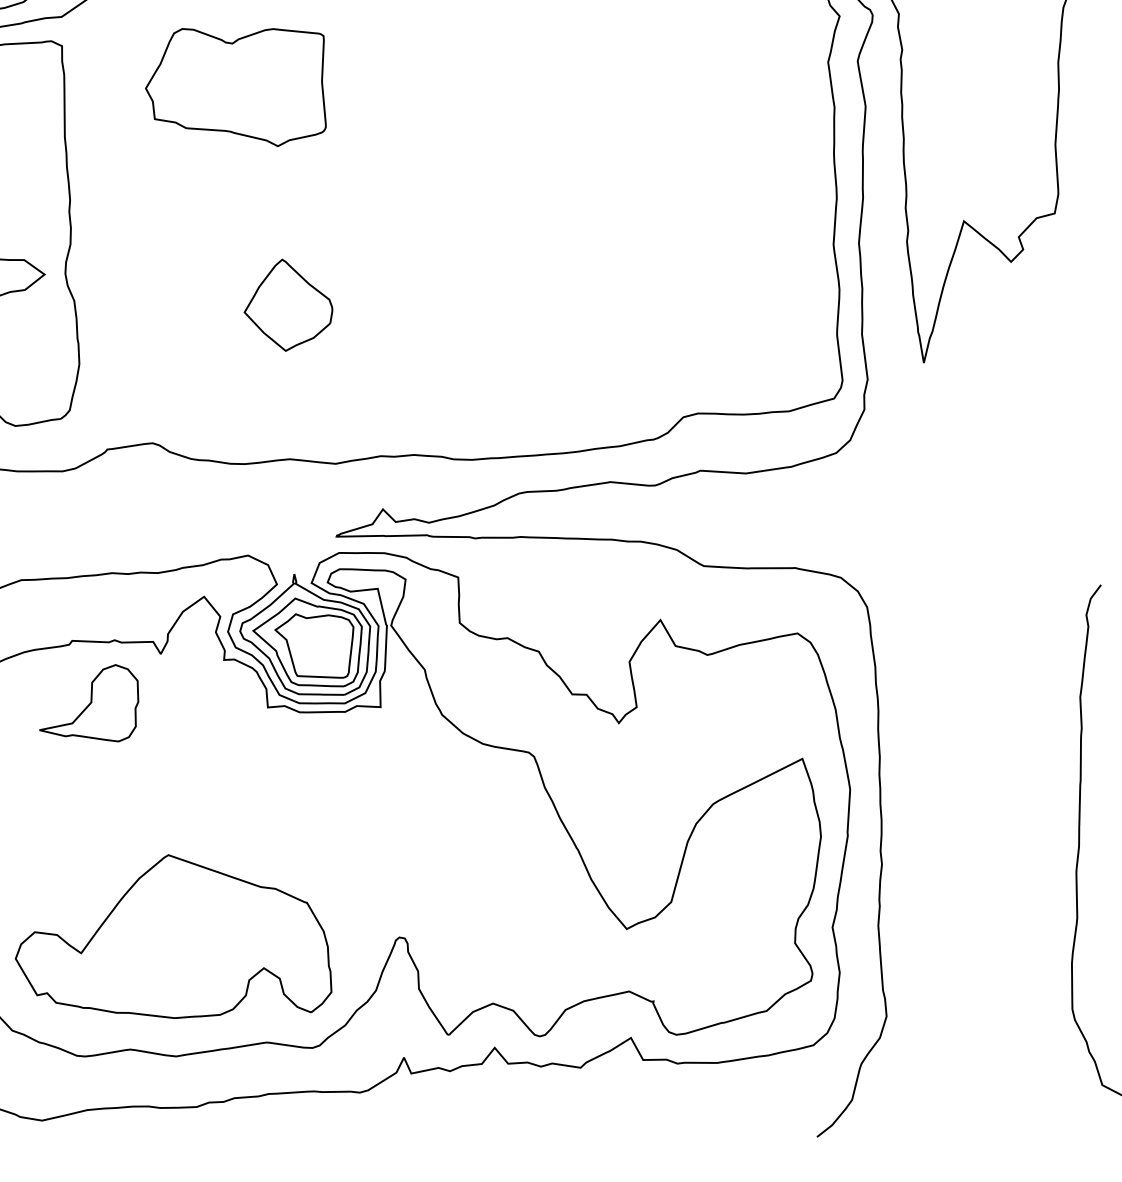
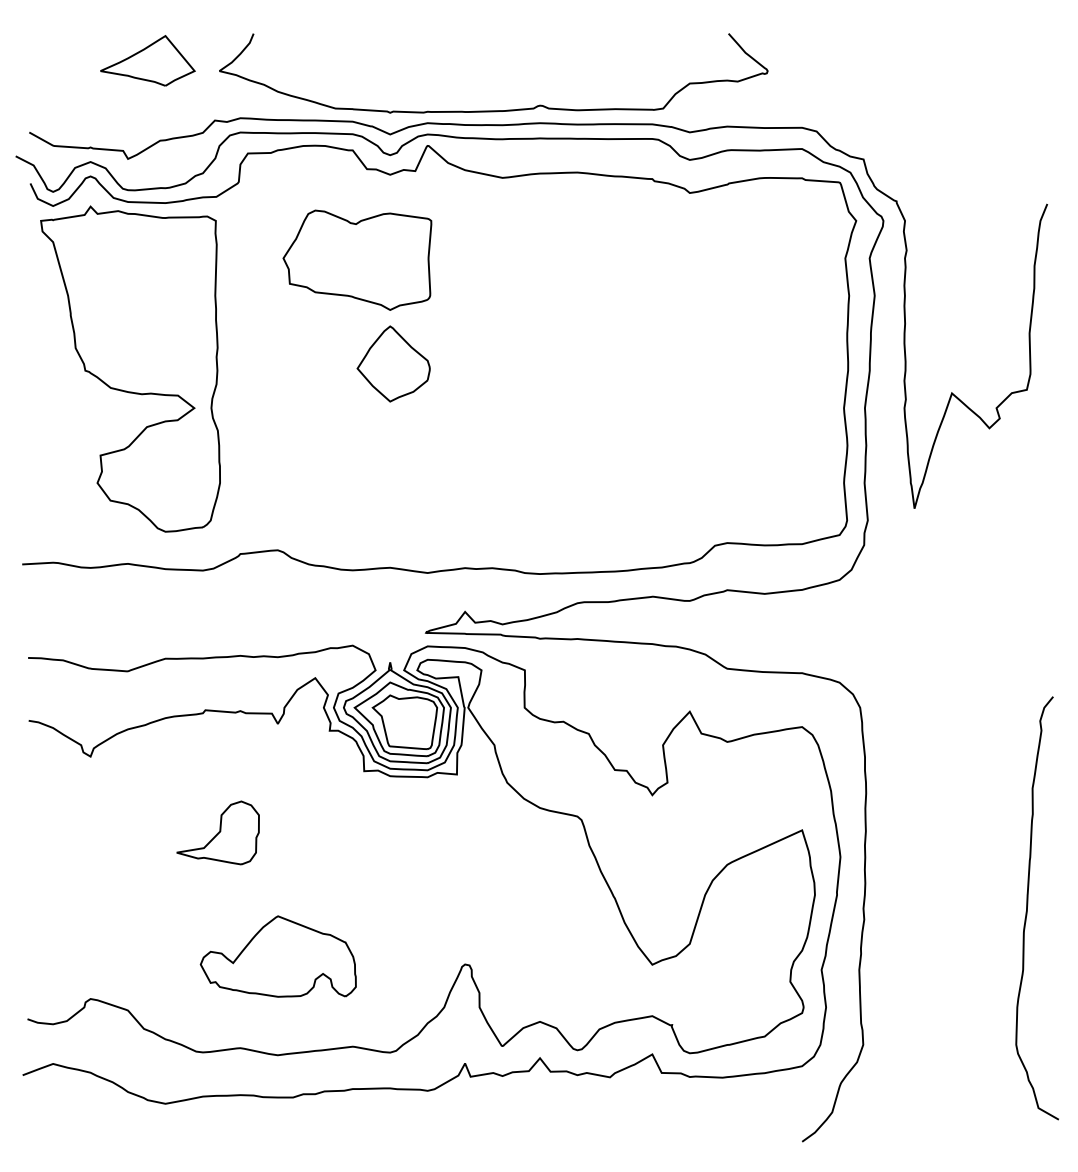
part: (287, 304) -> (393, 363), moved
part: (88, 703) -> (217, 832), moved
part: (172, 936) -> (278, 956), size x0.6

